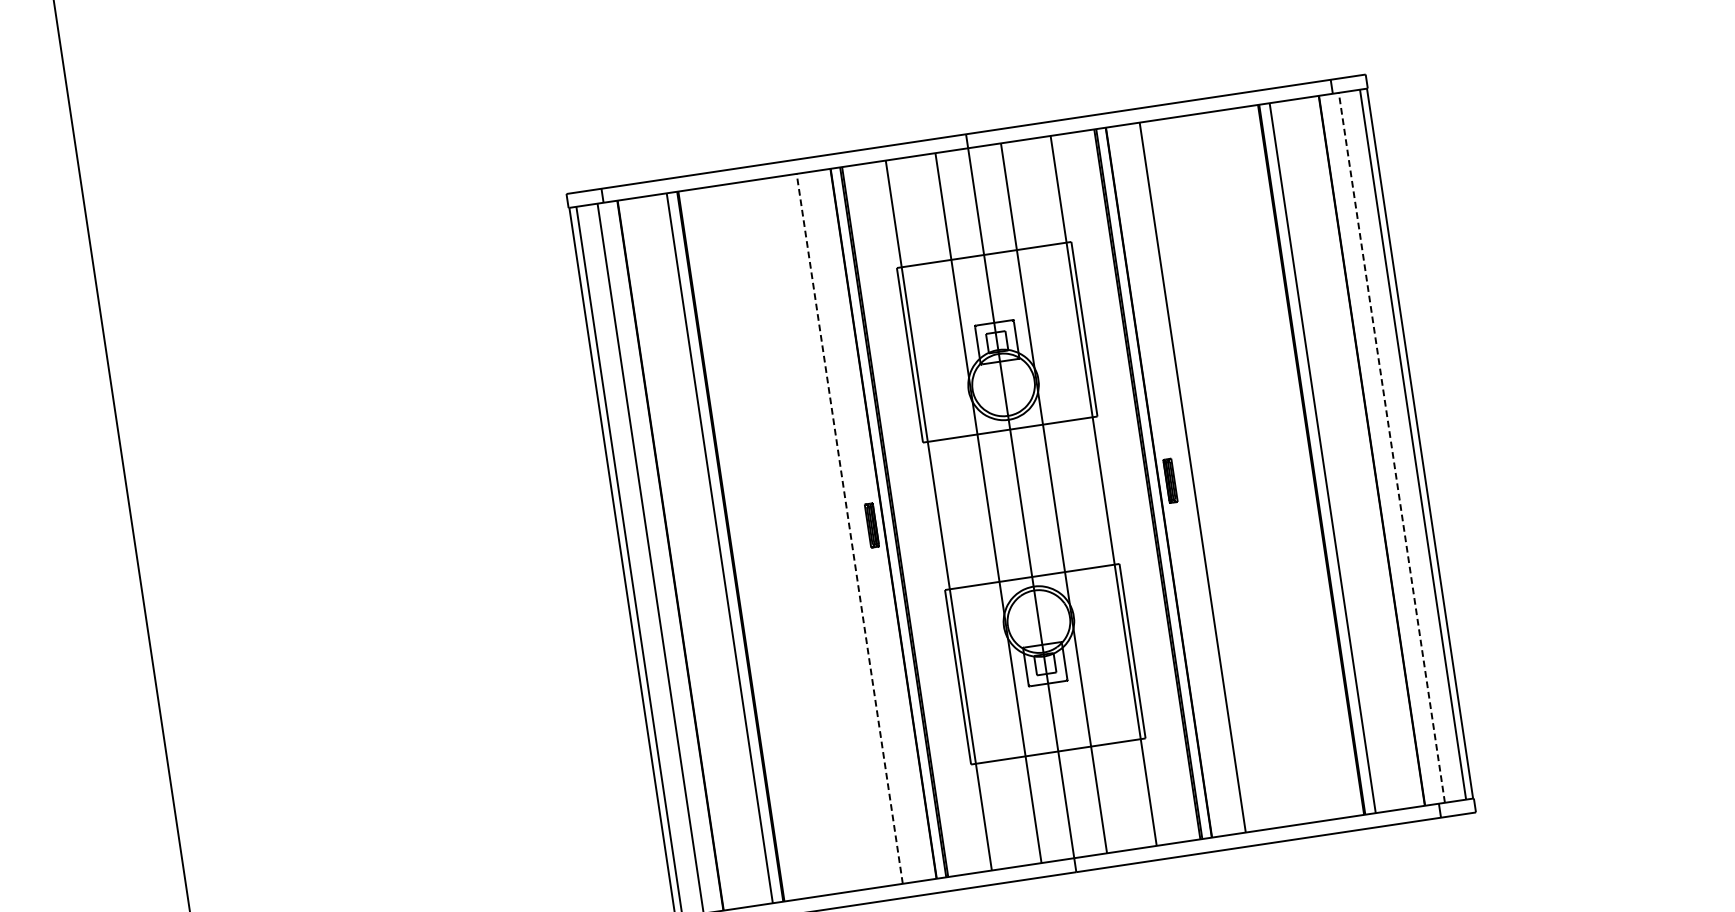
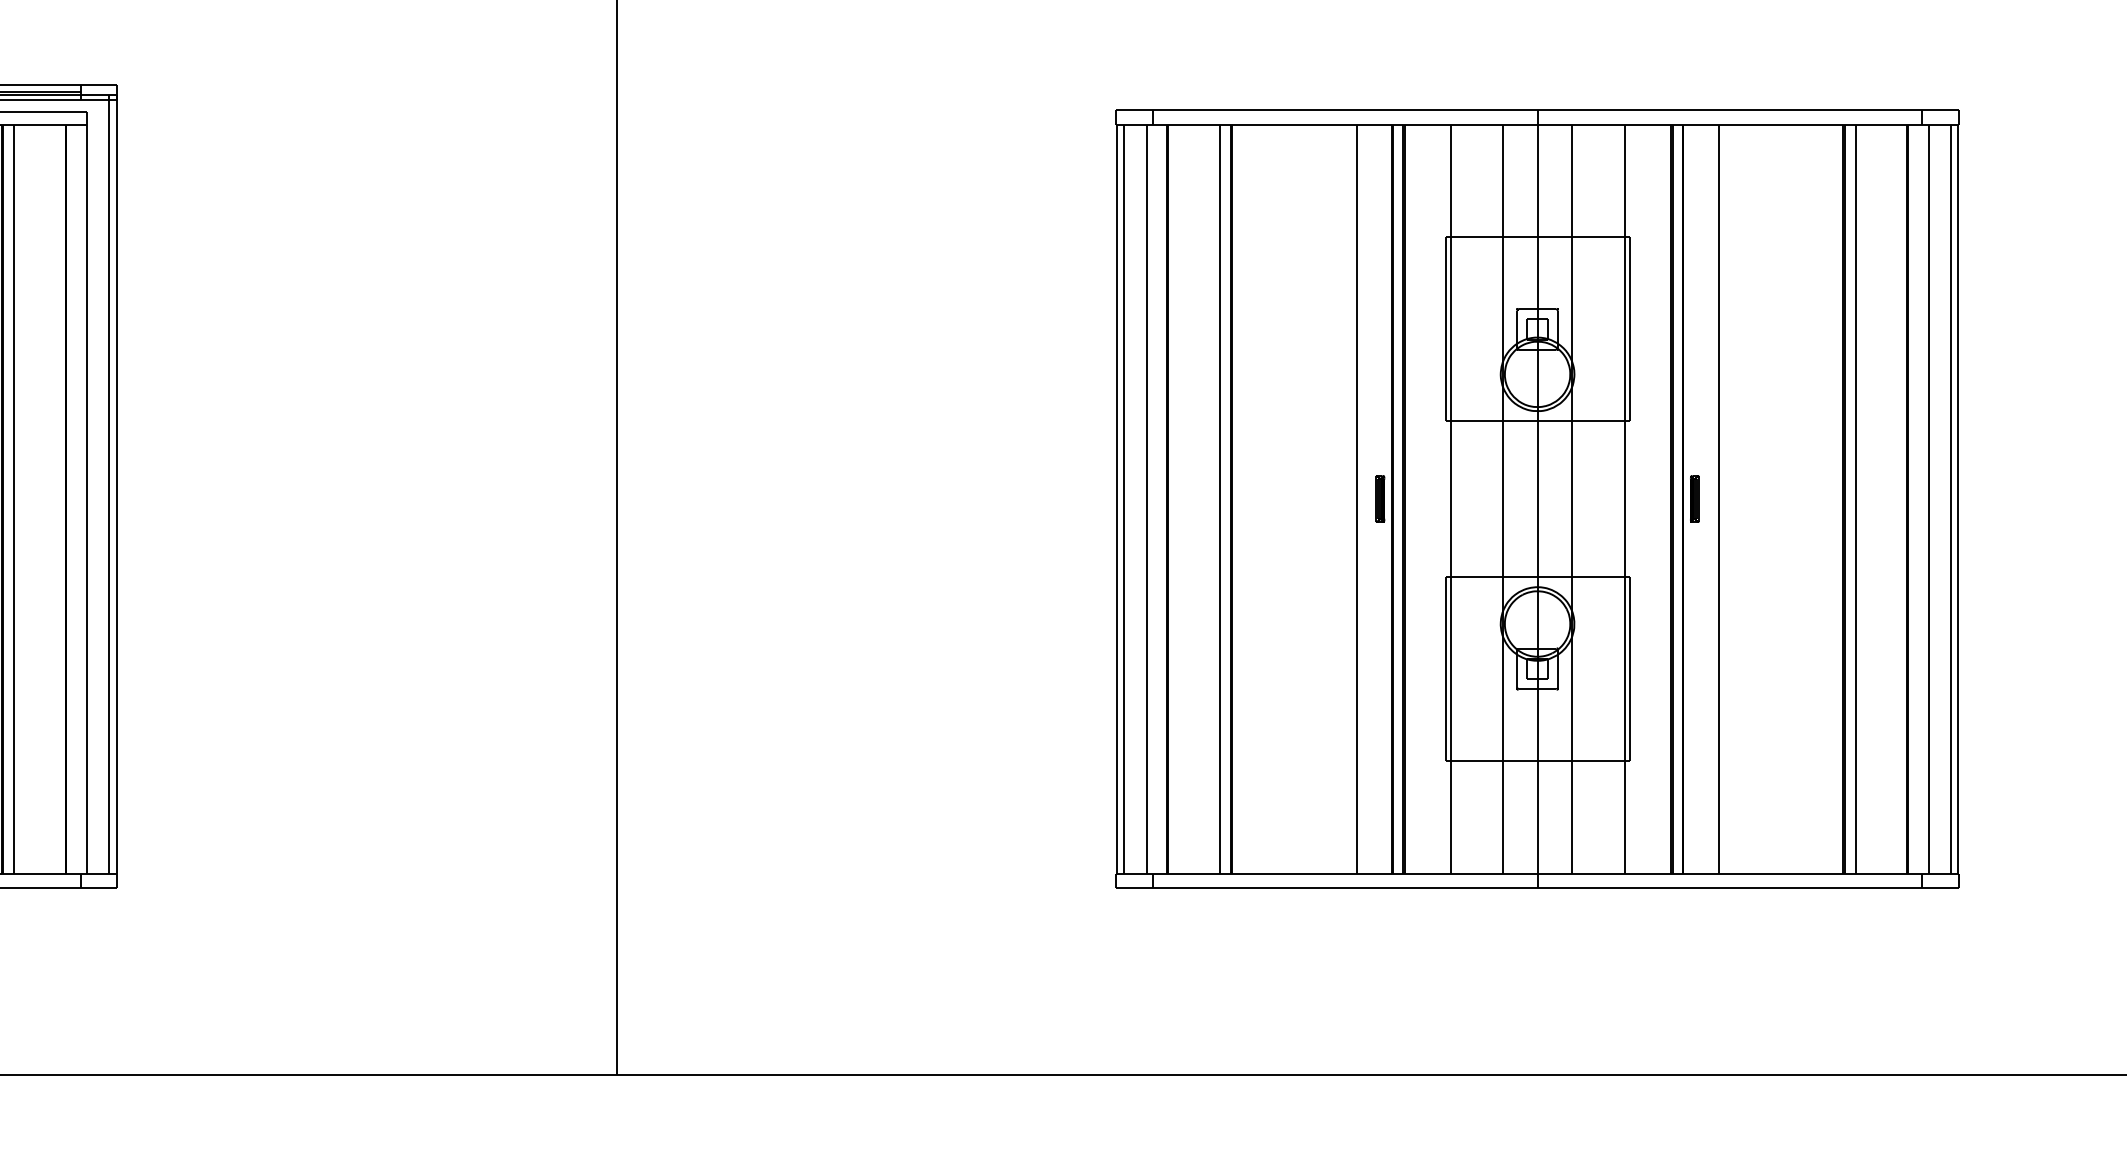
line: (1391, 447) -> (1928, 498), dashed -> solid
line: (849, 528) -> (1356, 498), dashed -> solid

